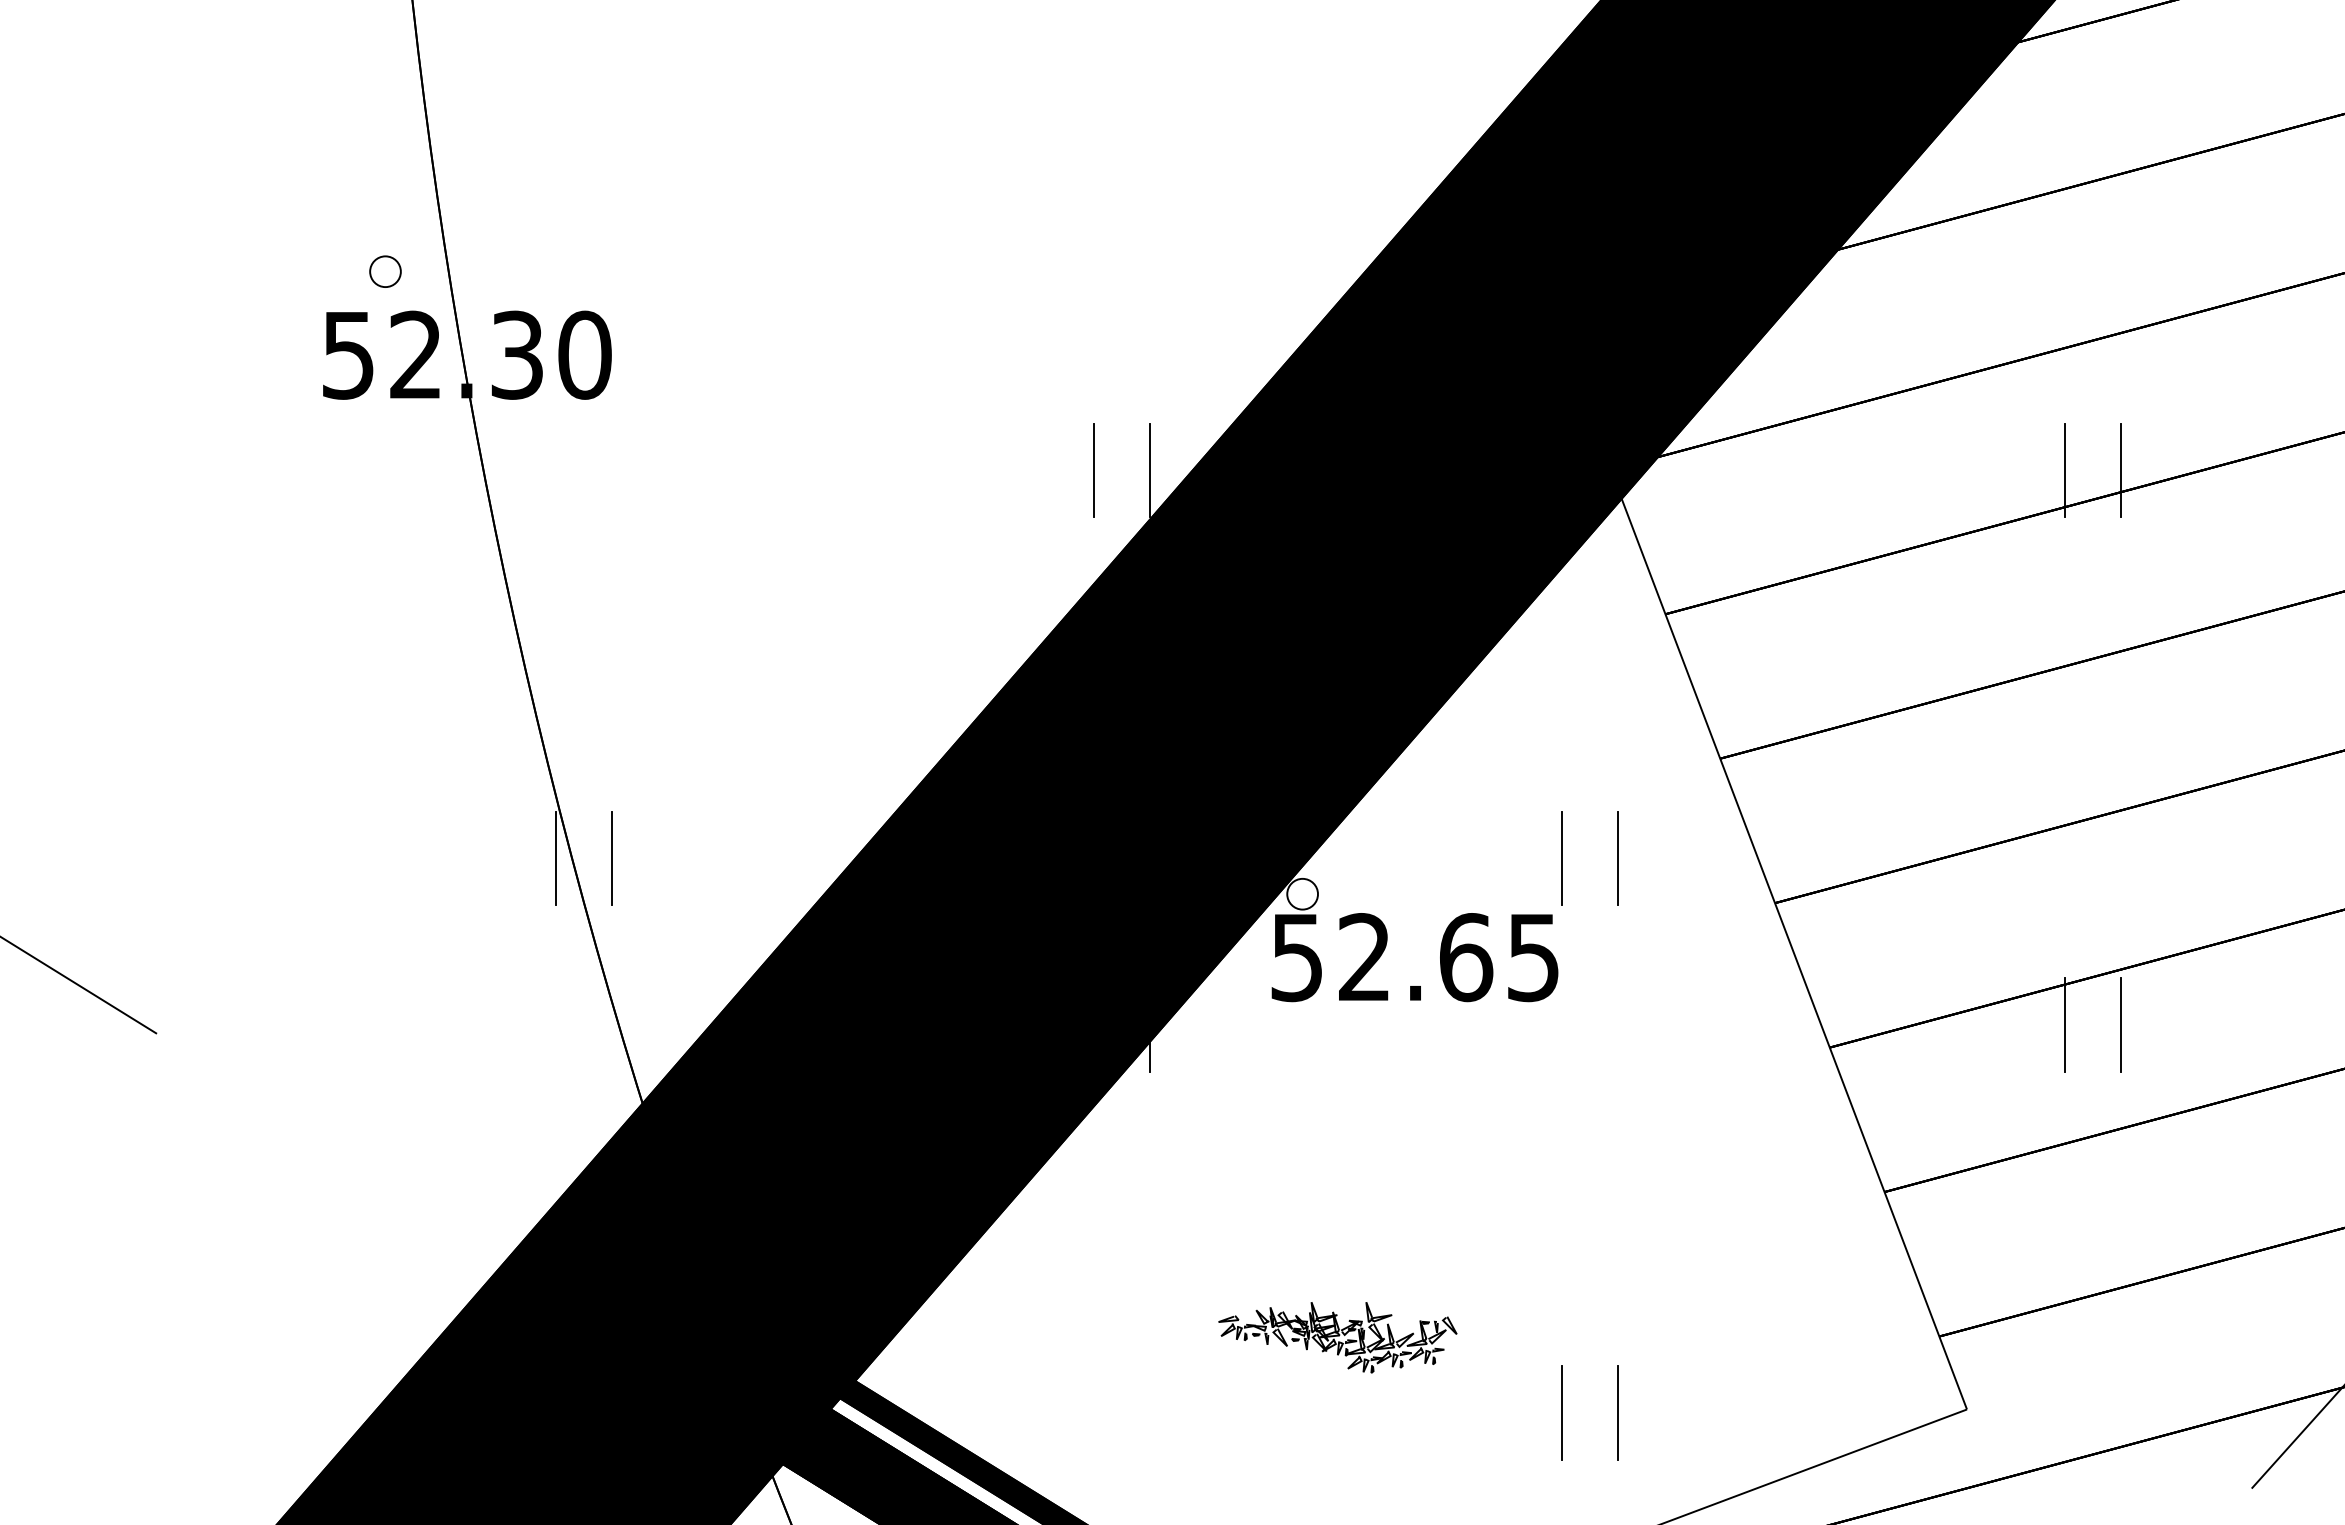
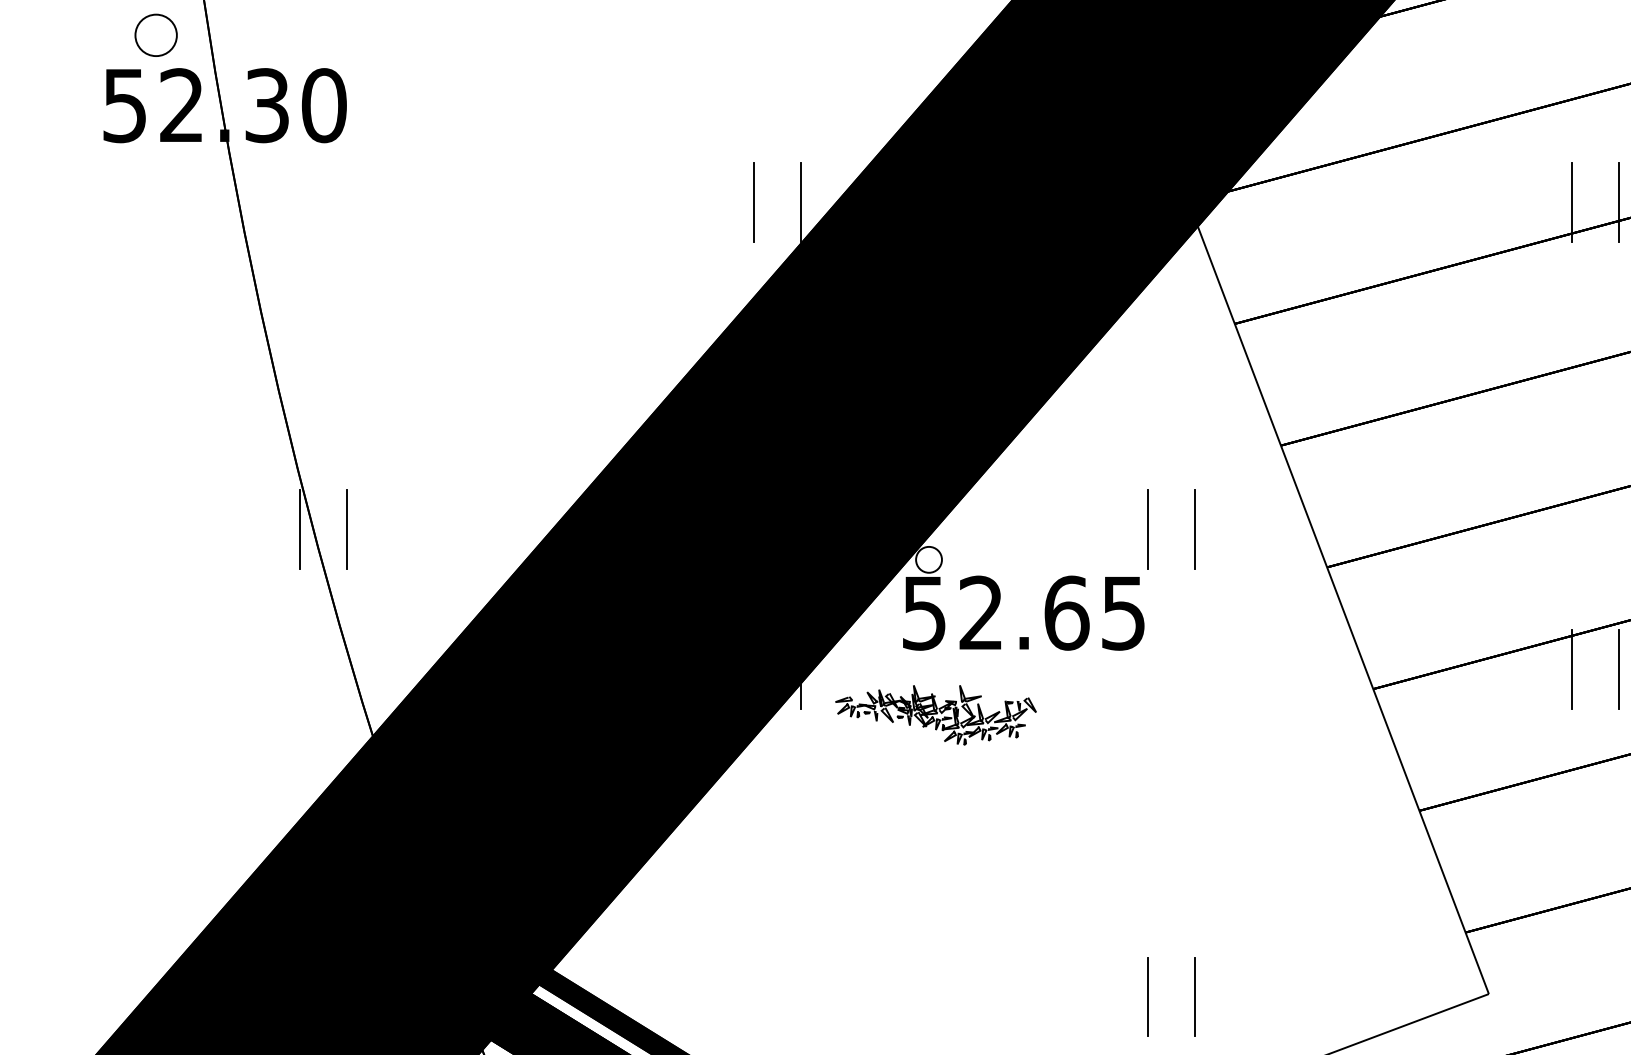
part: (385, 271) -> (156, 35), size x1.6
part: (1337, 1337) -> (935, 715), moved

